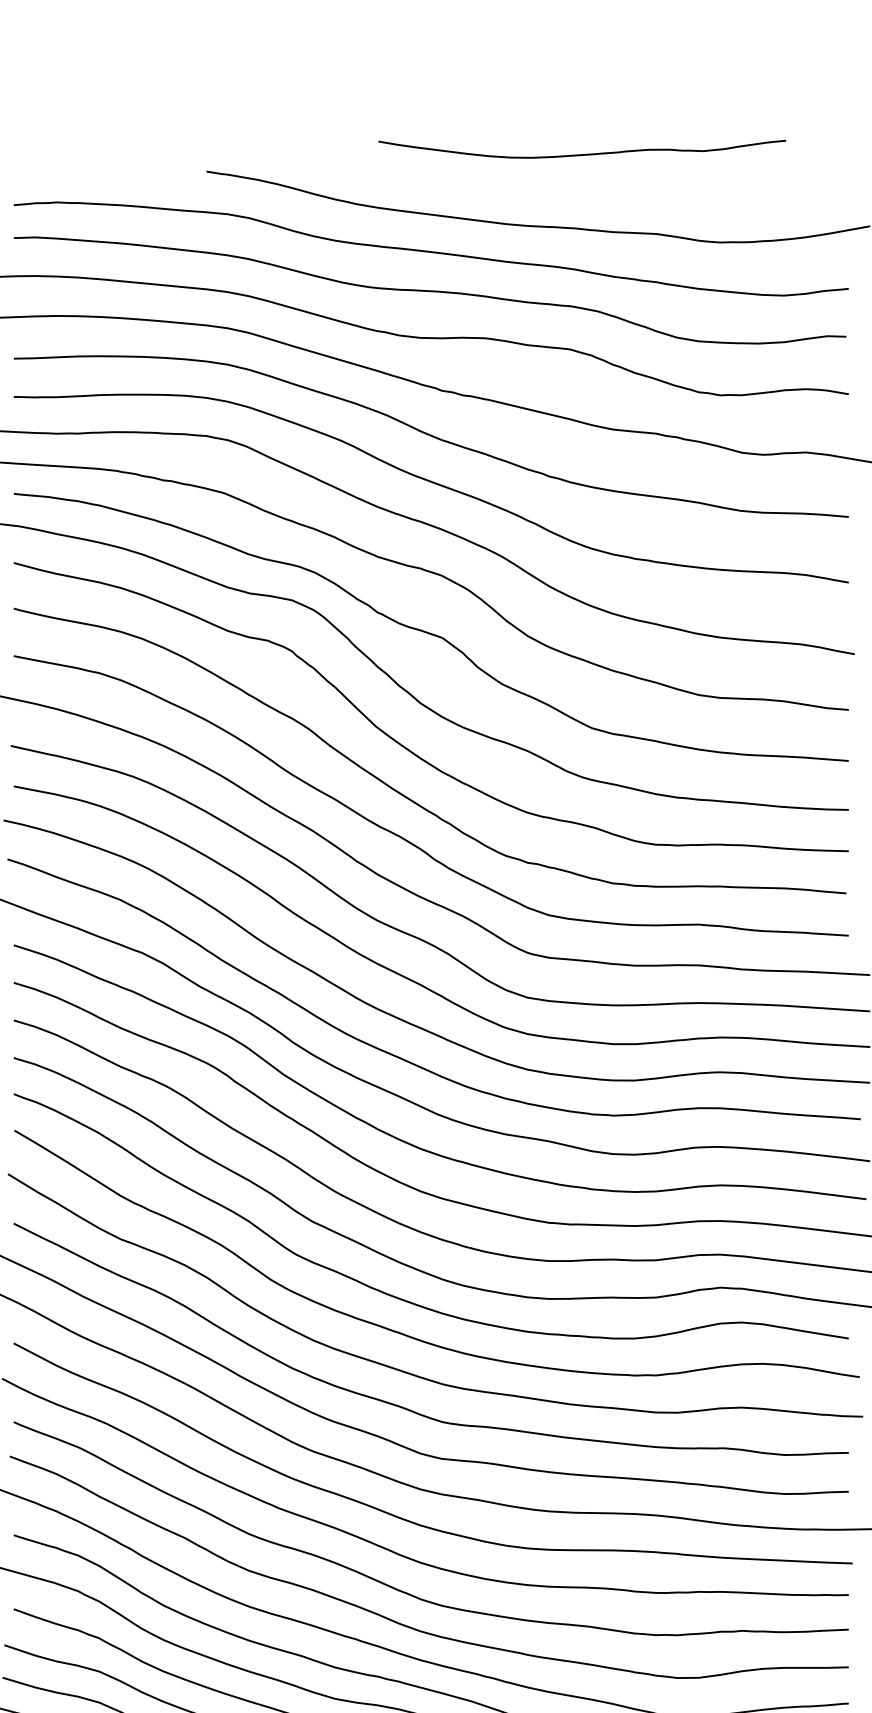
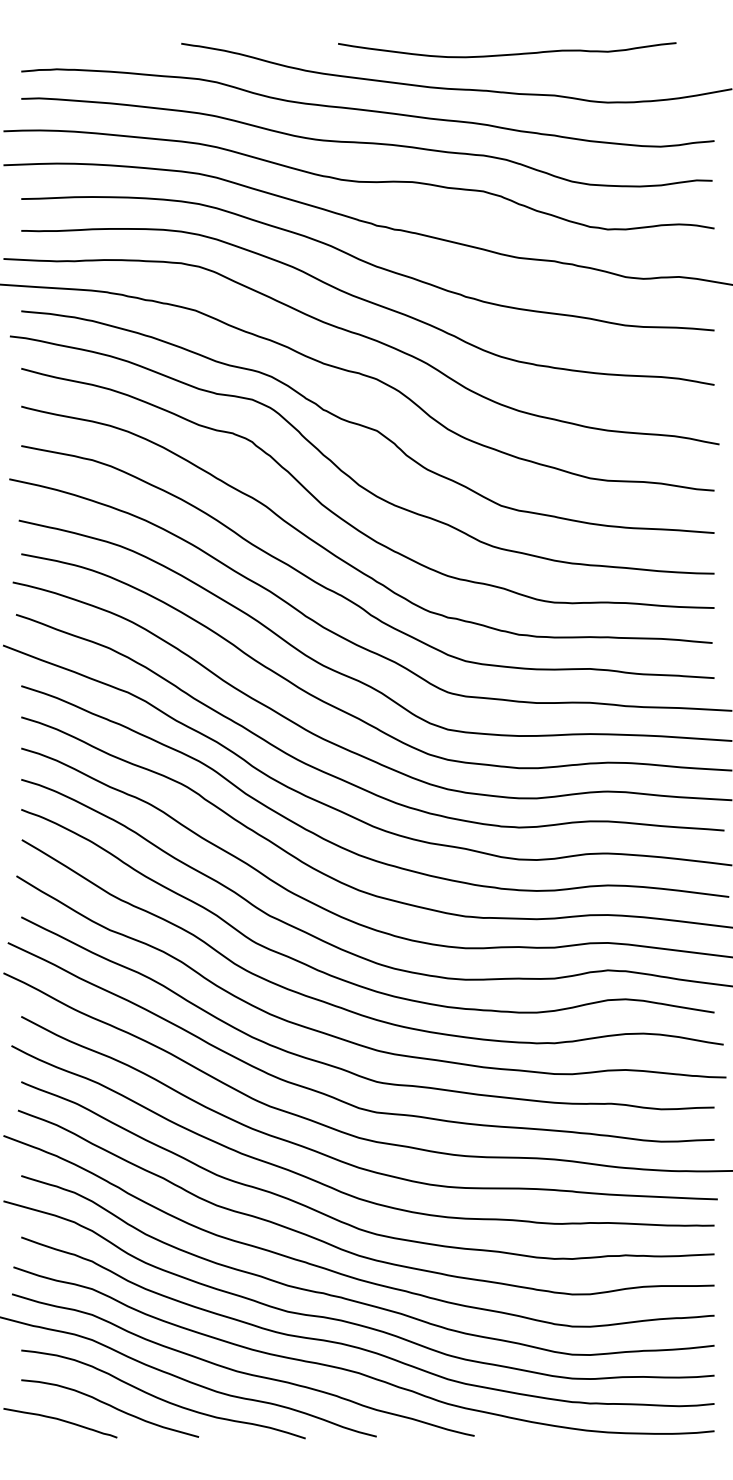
curve: (584, 153) -> (509, 53), moved

